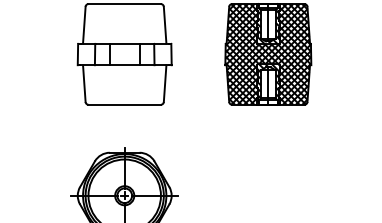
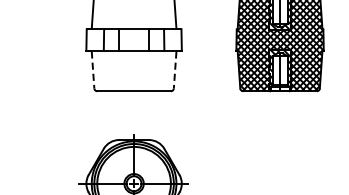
line: (84, 84) -> (93, 70), solid -> dashed
line: (165, 84) -> (175, 70), solid -> dashed

